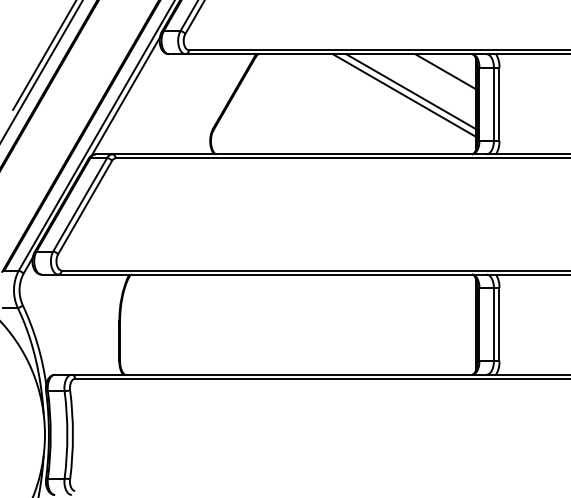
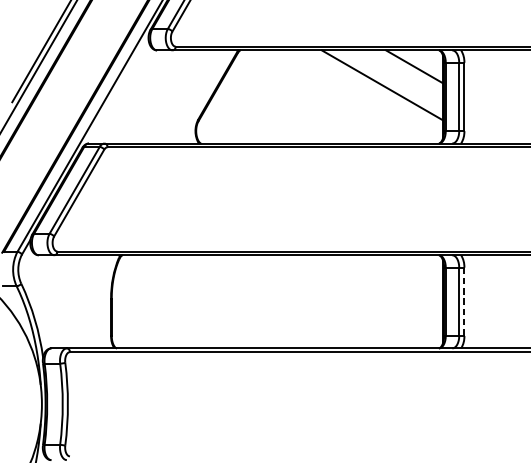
line: (404, 95) -> (376, 88), removed
line: (125, 96) -> (116, 89), removed
line: (499, 324) -> (464, 301), solid -> dashed

